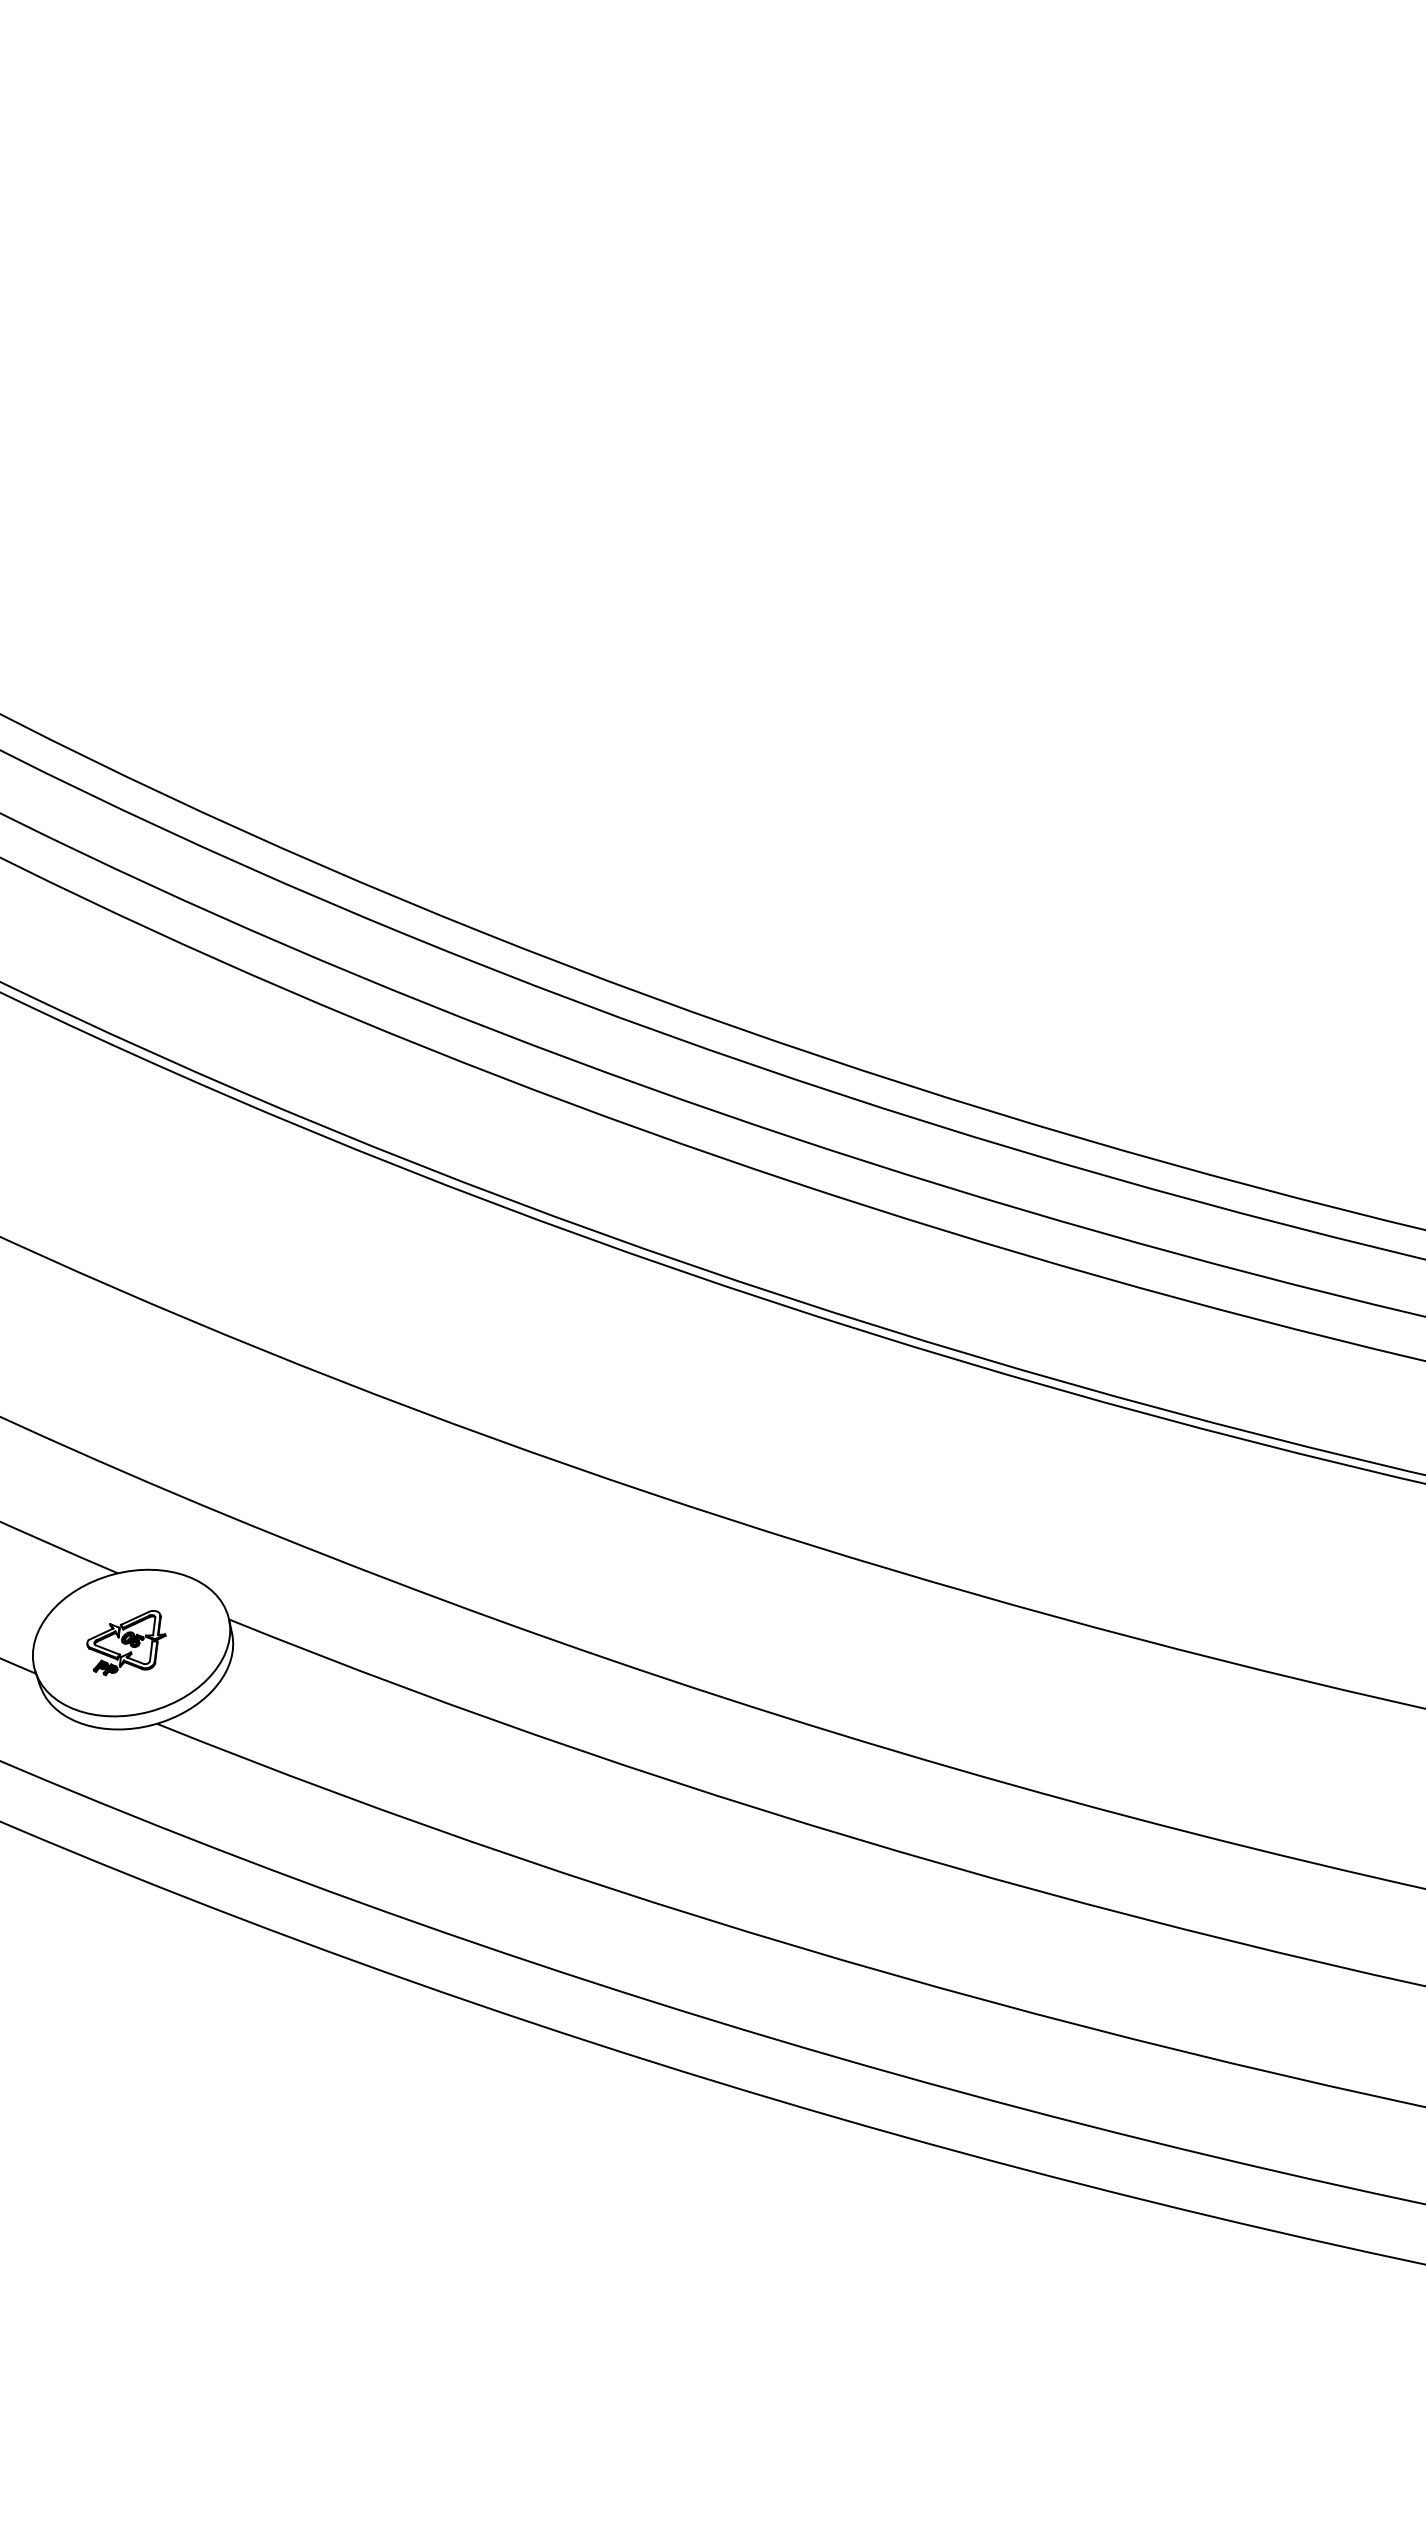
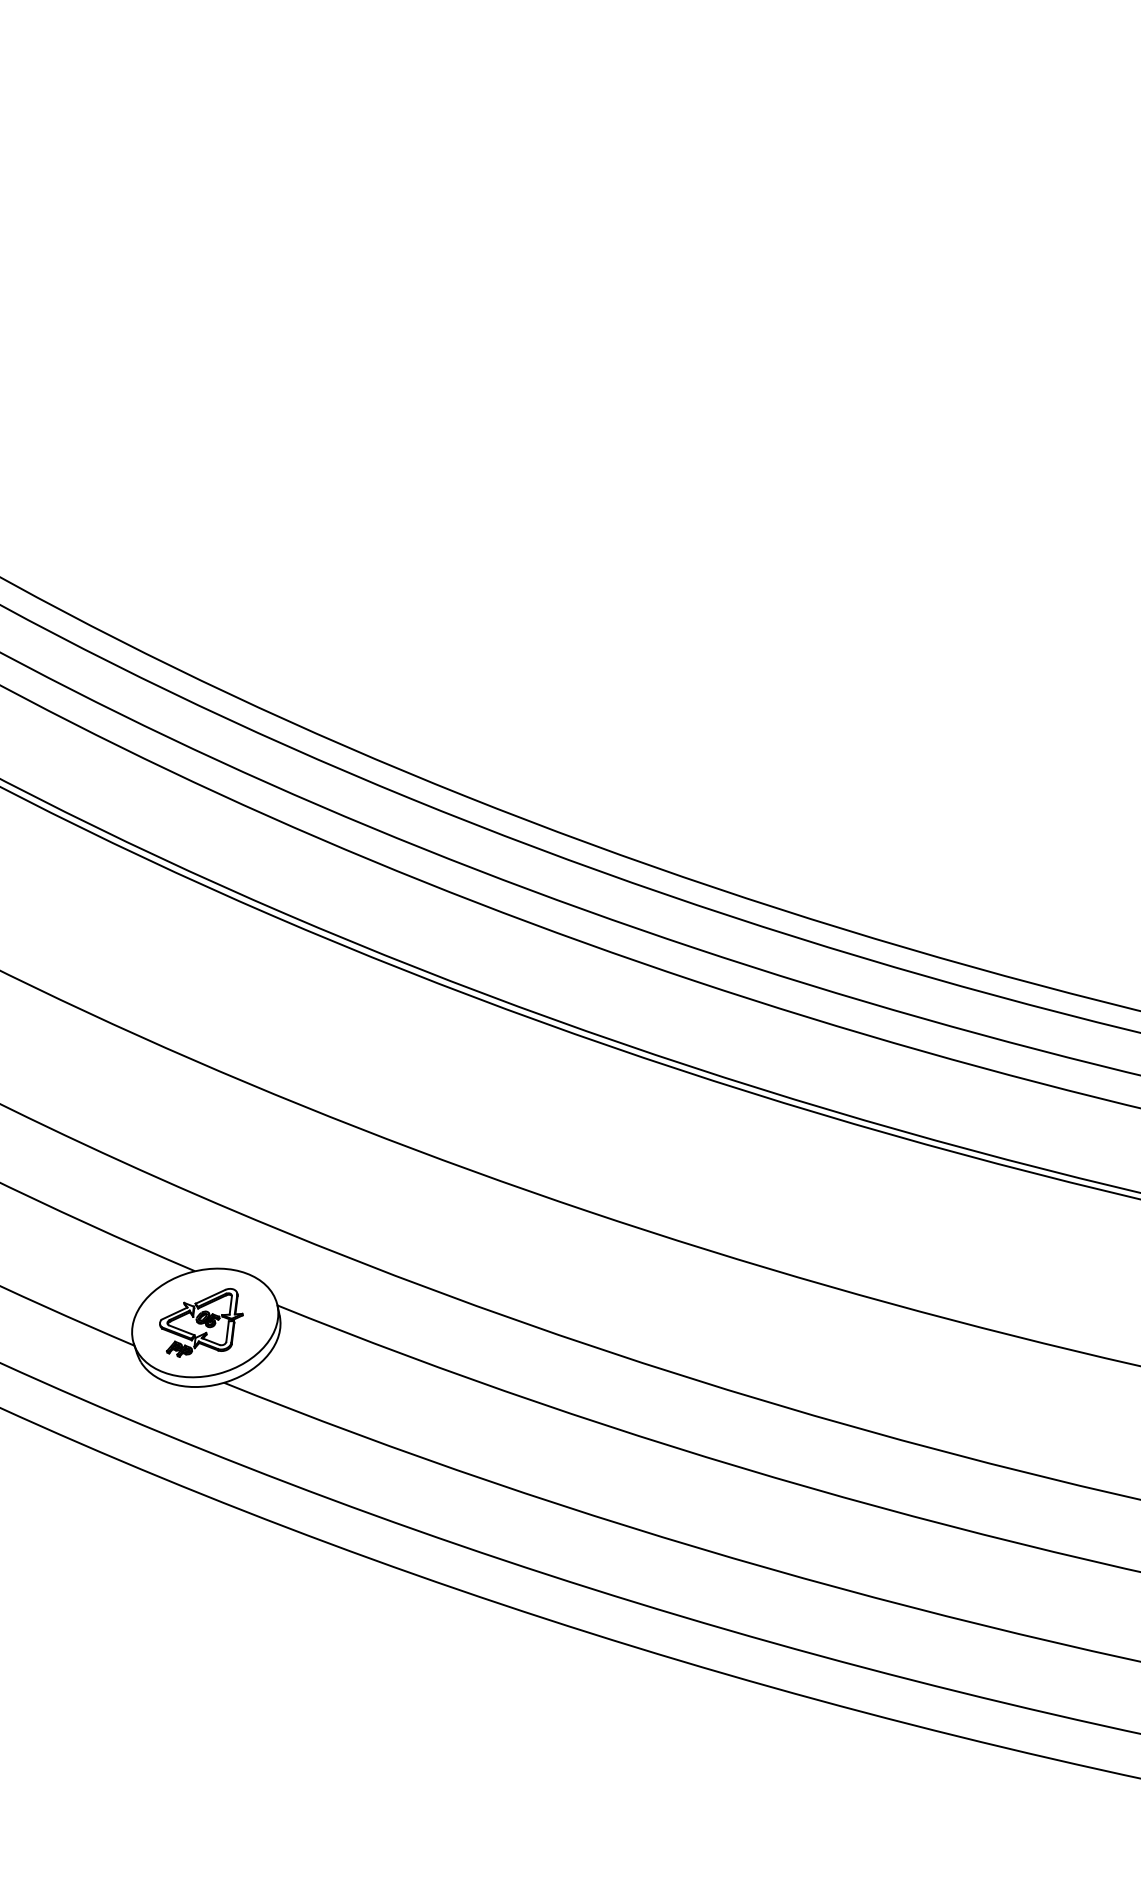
part: (126, 1642) -> (201, 1322), size x1.43

